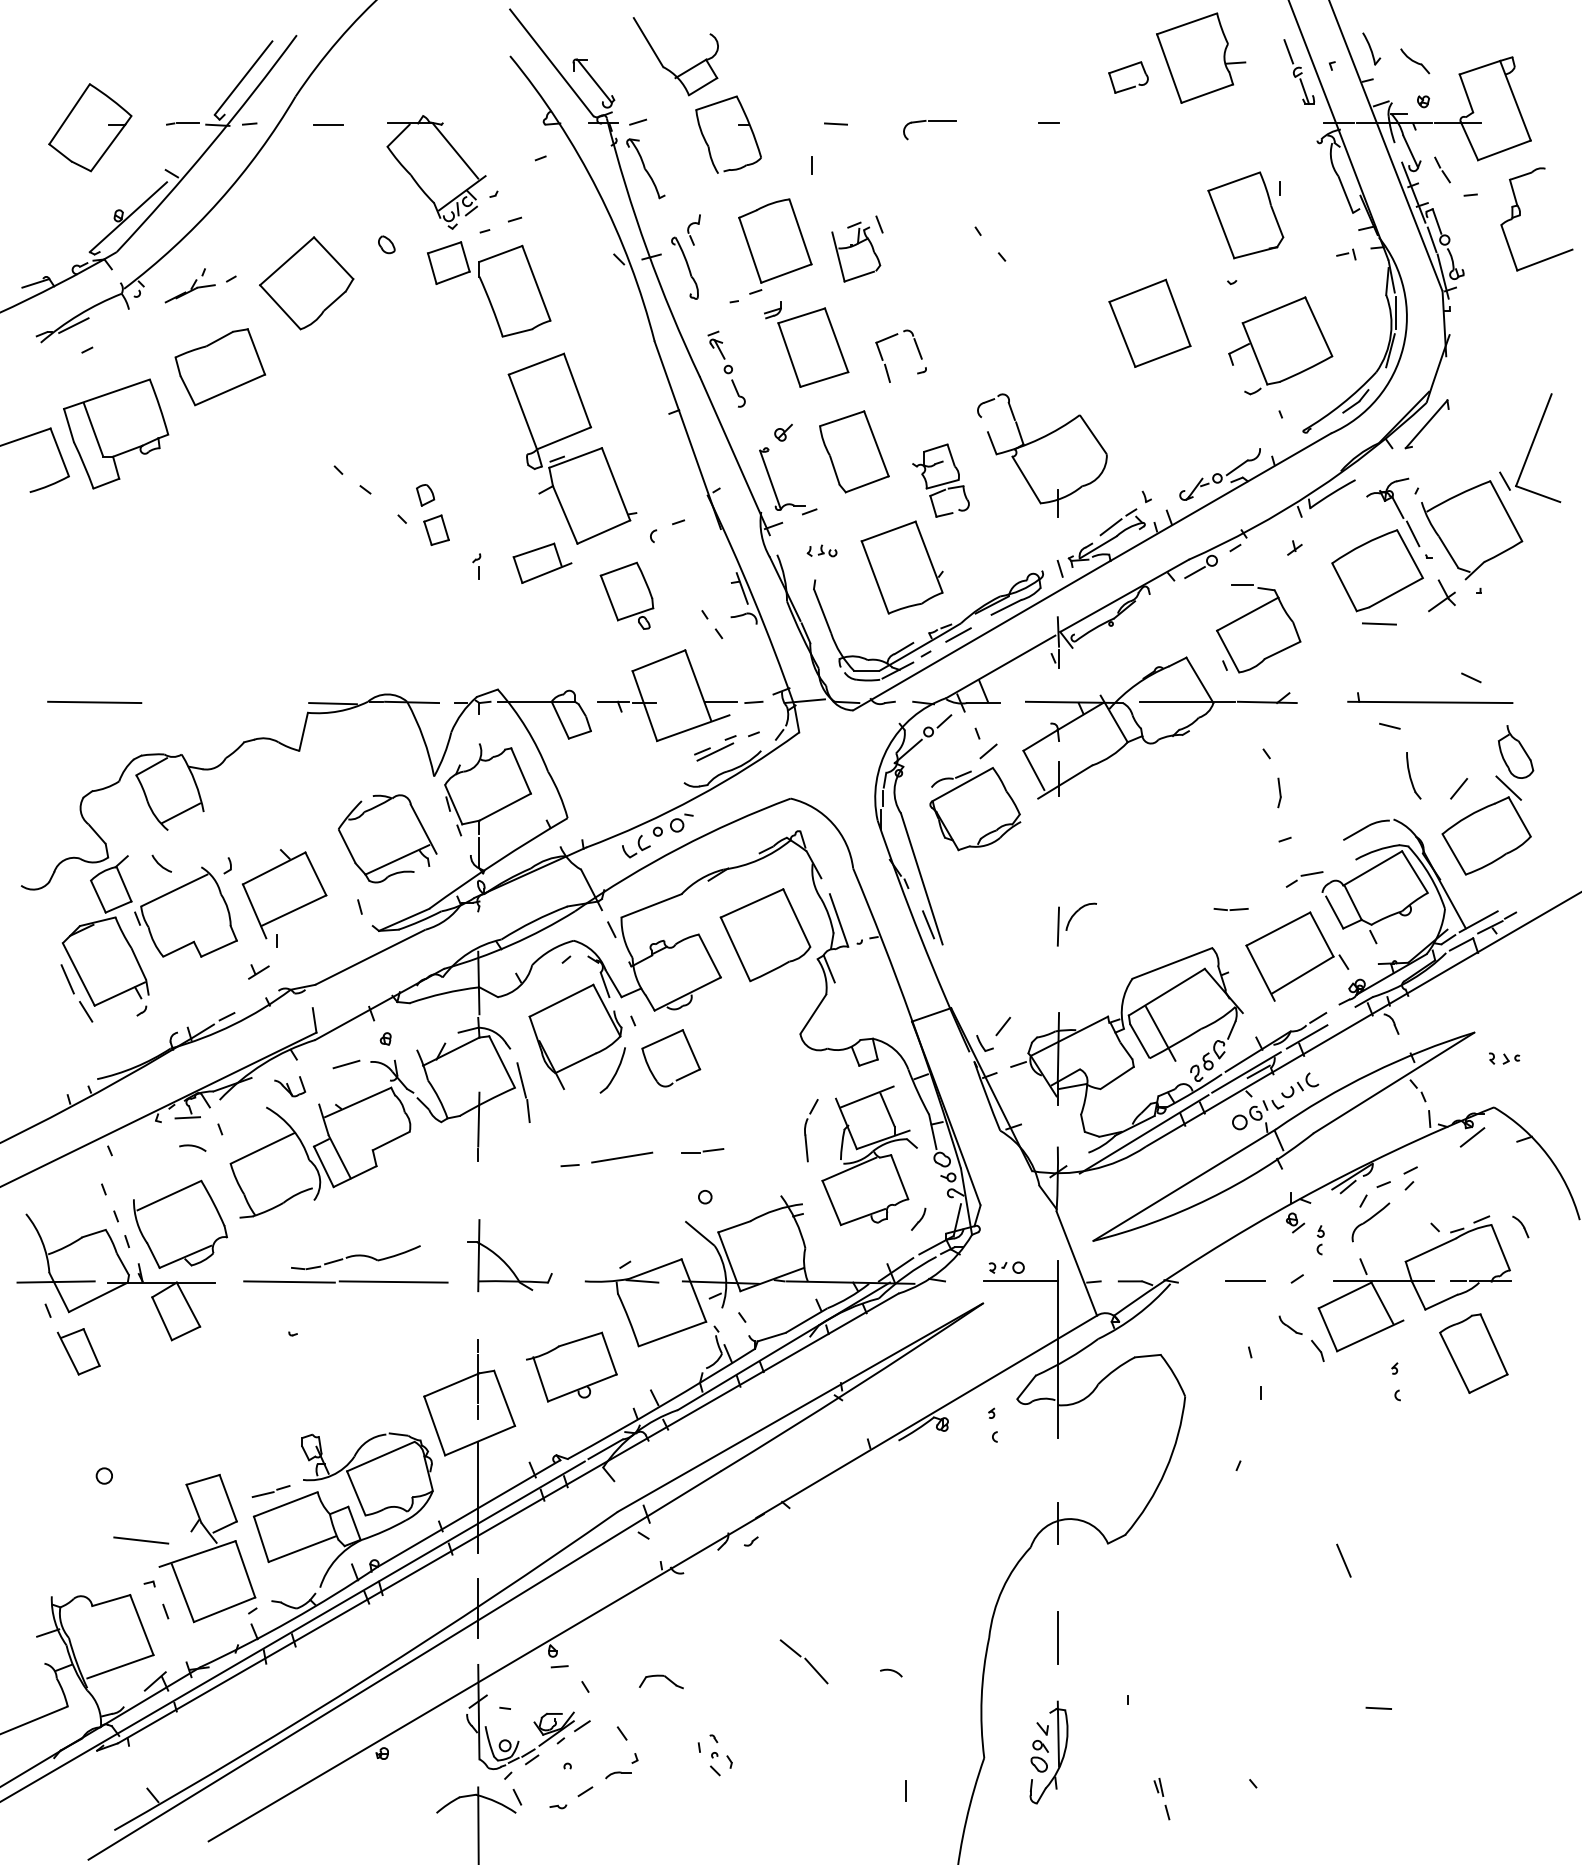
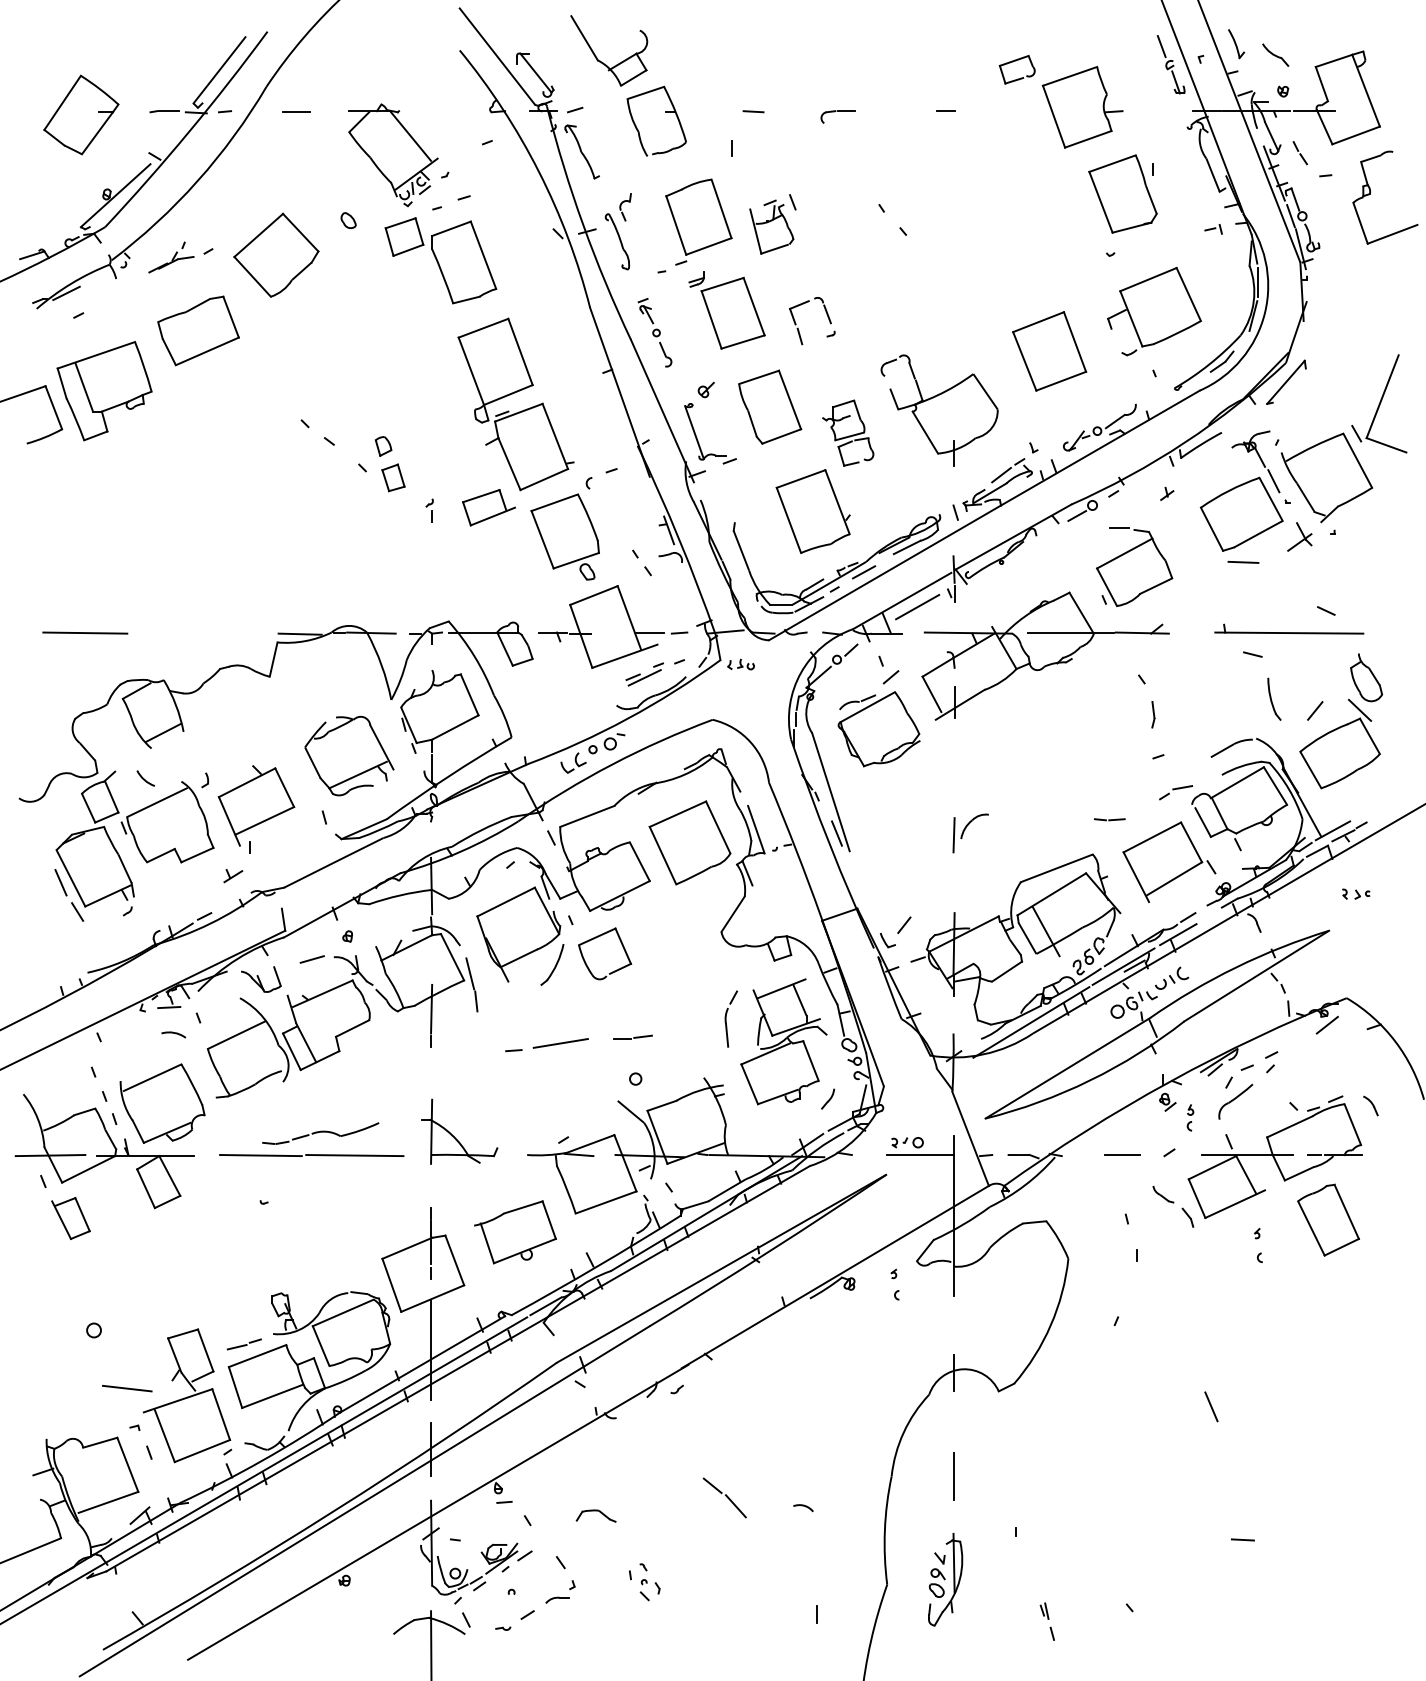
part: (1200, 58) -> (1082, 107), moved
part: (929, 129) -> (837, 116), size x0.71
part: (1149, 323) -> (1049, 351), moved
part: (821, 550) -> (740, 664), moved
part: (626, 595) -> (564, 536), size x1.43
line: (1017, 672) -> (917, 606), added
part: (1504, 1057) -> (1356, 893), moved
part: (290, 1086) -> (261, 979), size x1.43

